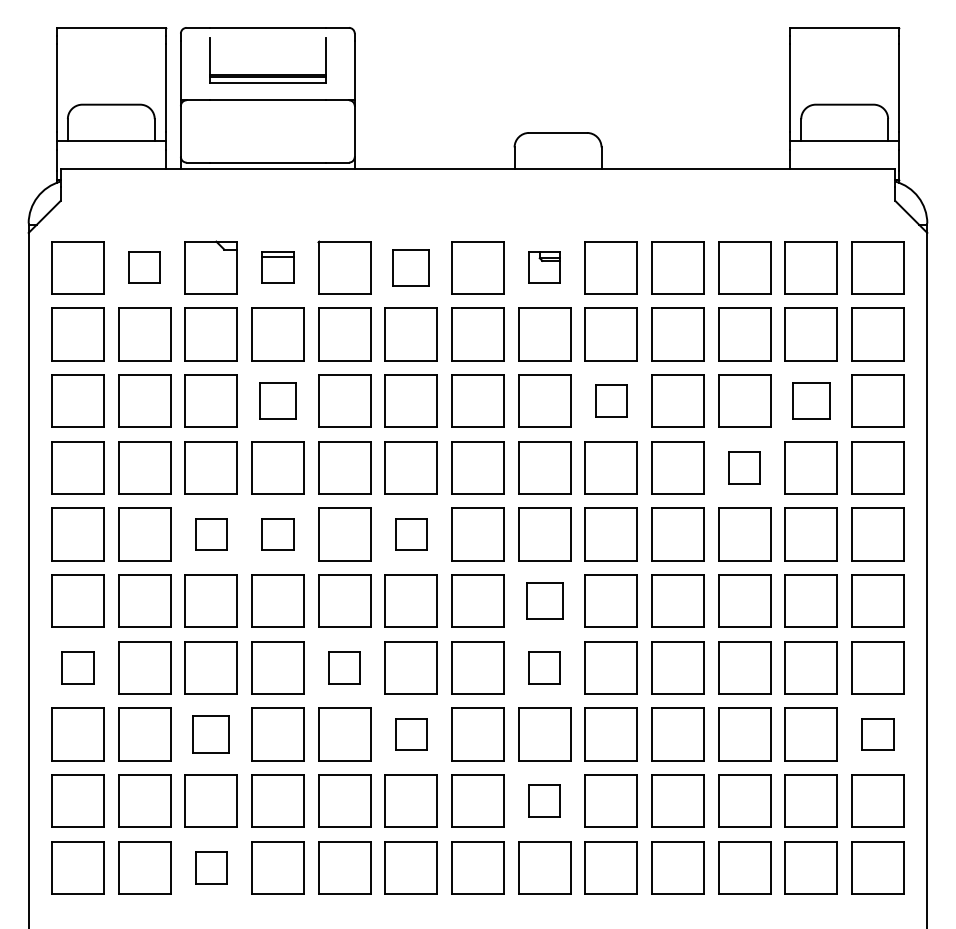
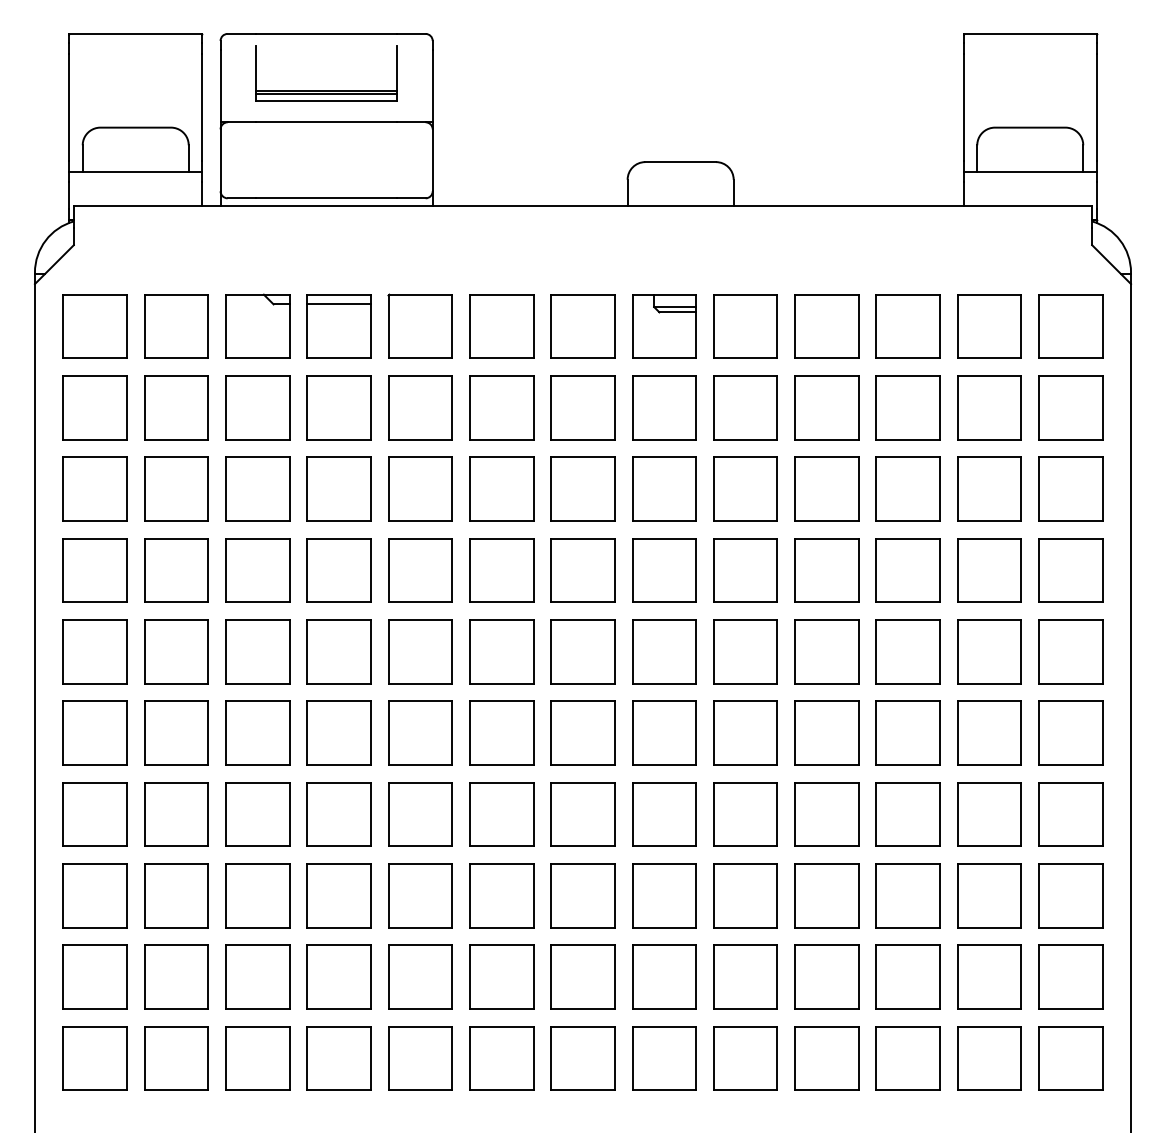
part: (144, 267) -> (176, 326), size x1.67
part: (277, 267) -> (338, 326), size x1.67
part: (410, 267) -> (500, 326), size x1.43
part: (544, 267) -> (664, 326), size x1.67
part: (277, 400) -> (338, 488), size x1.43
part: (610, 400) -> (744, 488), size x1.67
part: (810, 400) -> (988, 488), size x1.43
part: (744, 467) -> (908, 570), size x1.67
part: (210, 534) -> (256, 651), size x1.67
part: (277, 534) -> (338, 651), size x1.67
part: (410, 534) -> (500, 651), size x1.67
part: (544, 600) -> (664, 732), size x1.43
part: (77, 667) -> (94, 814), size x1.67
part: (344, 667) -> (420, 814), size x1.67
part: (544, 667) -> (664, 814), size x1.67
part: (210, 734) -> (256, 895), size x1.43
part: (410, 734) -> (500, 895), size x1.67
part: (877, 734) -> (1070, 895), size x1.67
part: (544, 800) -> (664, 976), size x1.67
part: (210, 867) -> (256, 1058), size x1.67

